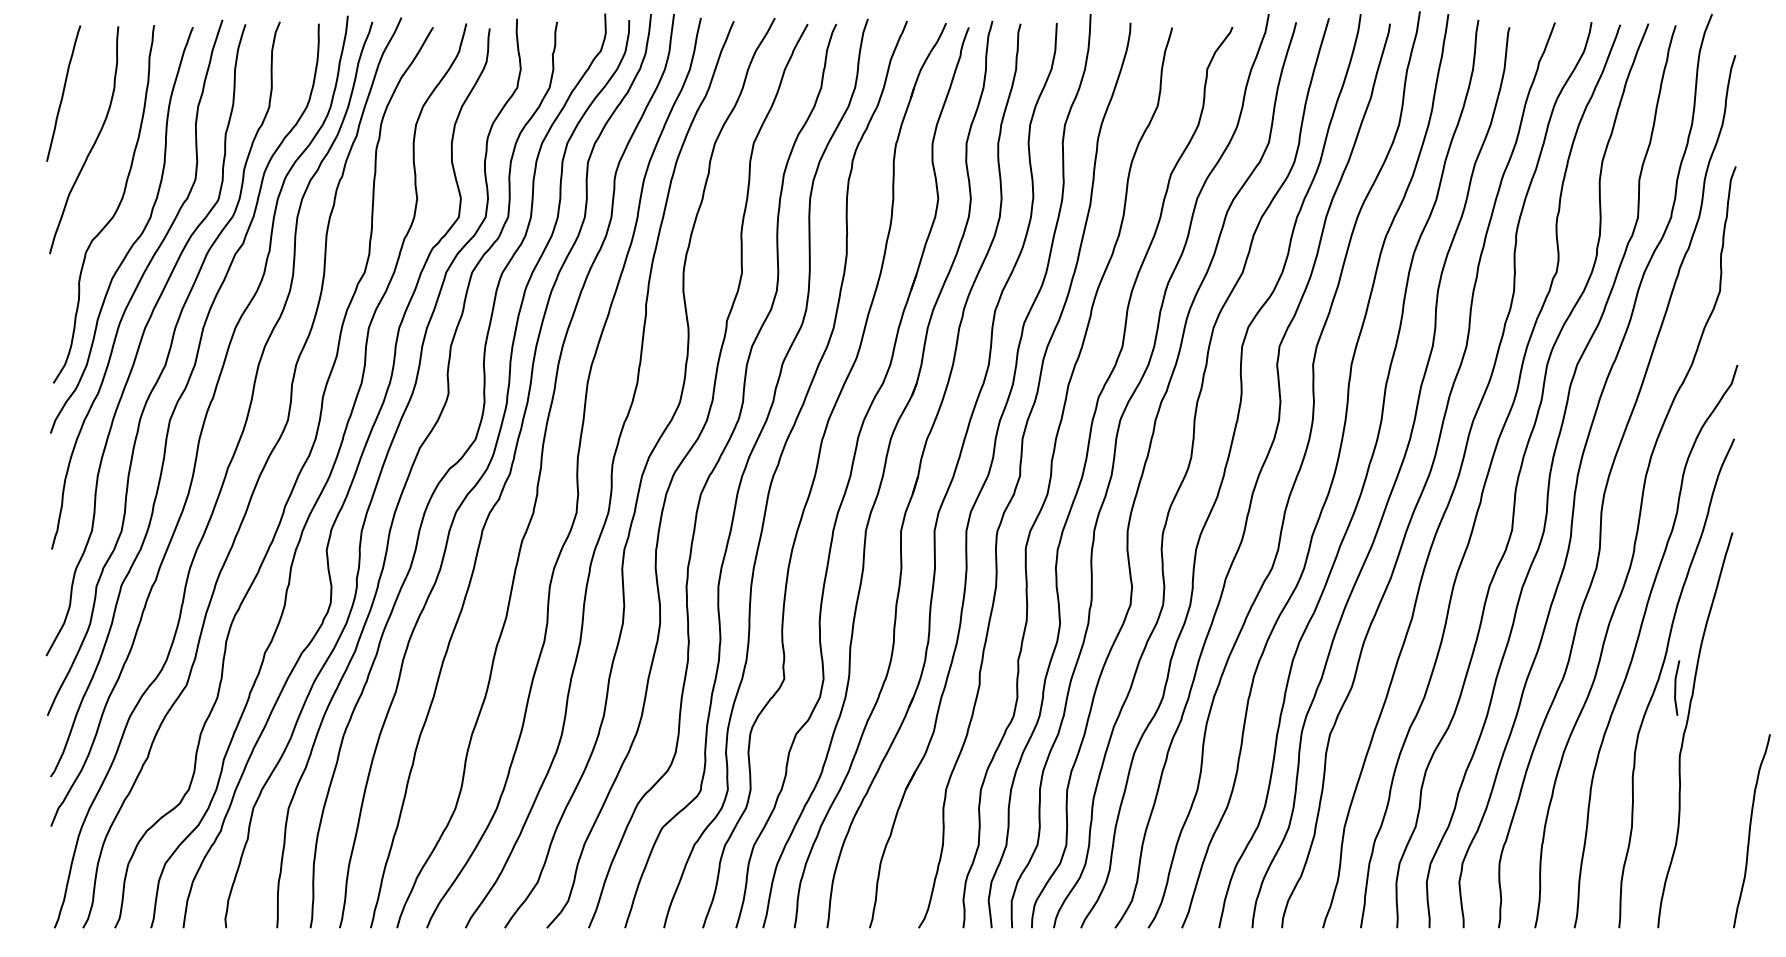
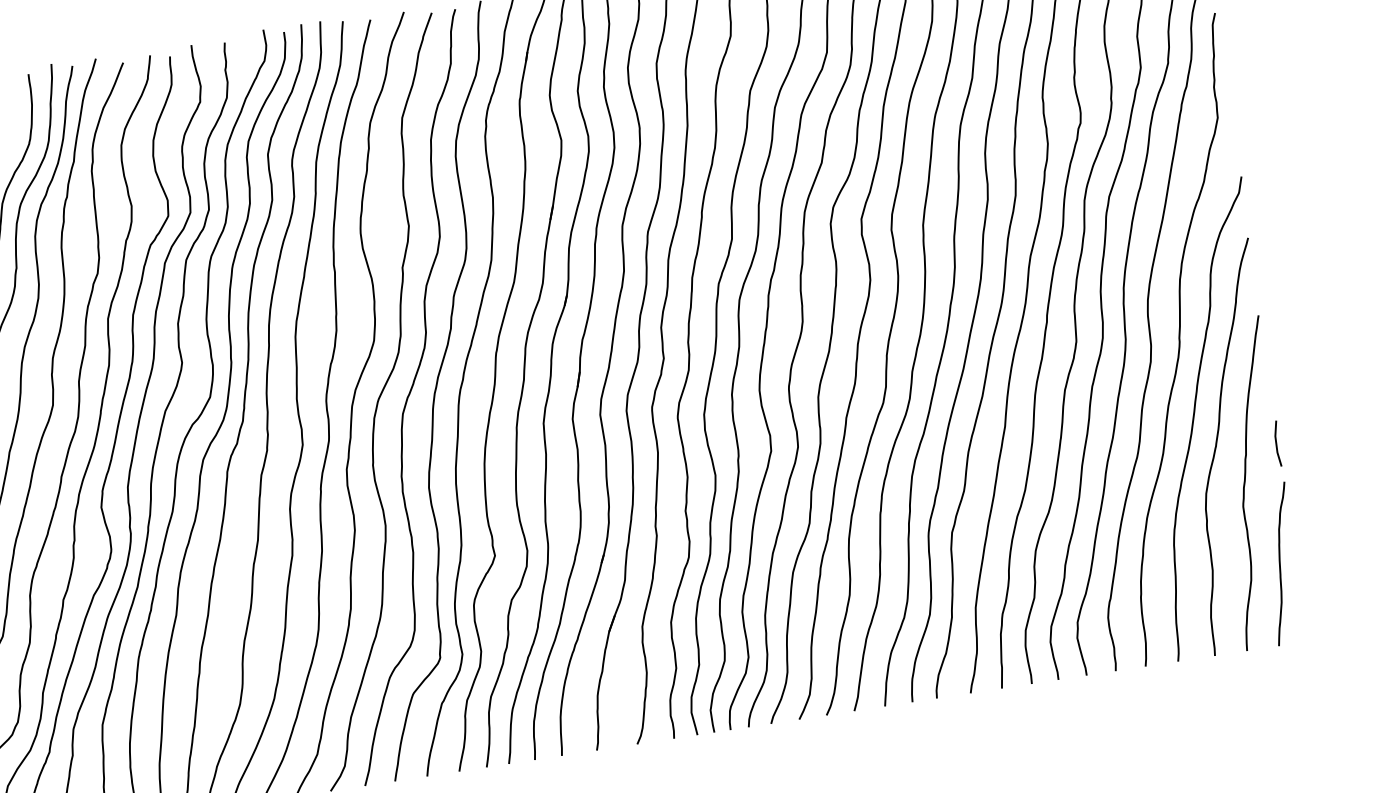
line: (1676, 687) -> (1277, 443), moved
curve: (1750, 831) -> (1280, 564), moved

